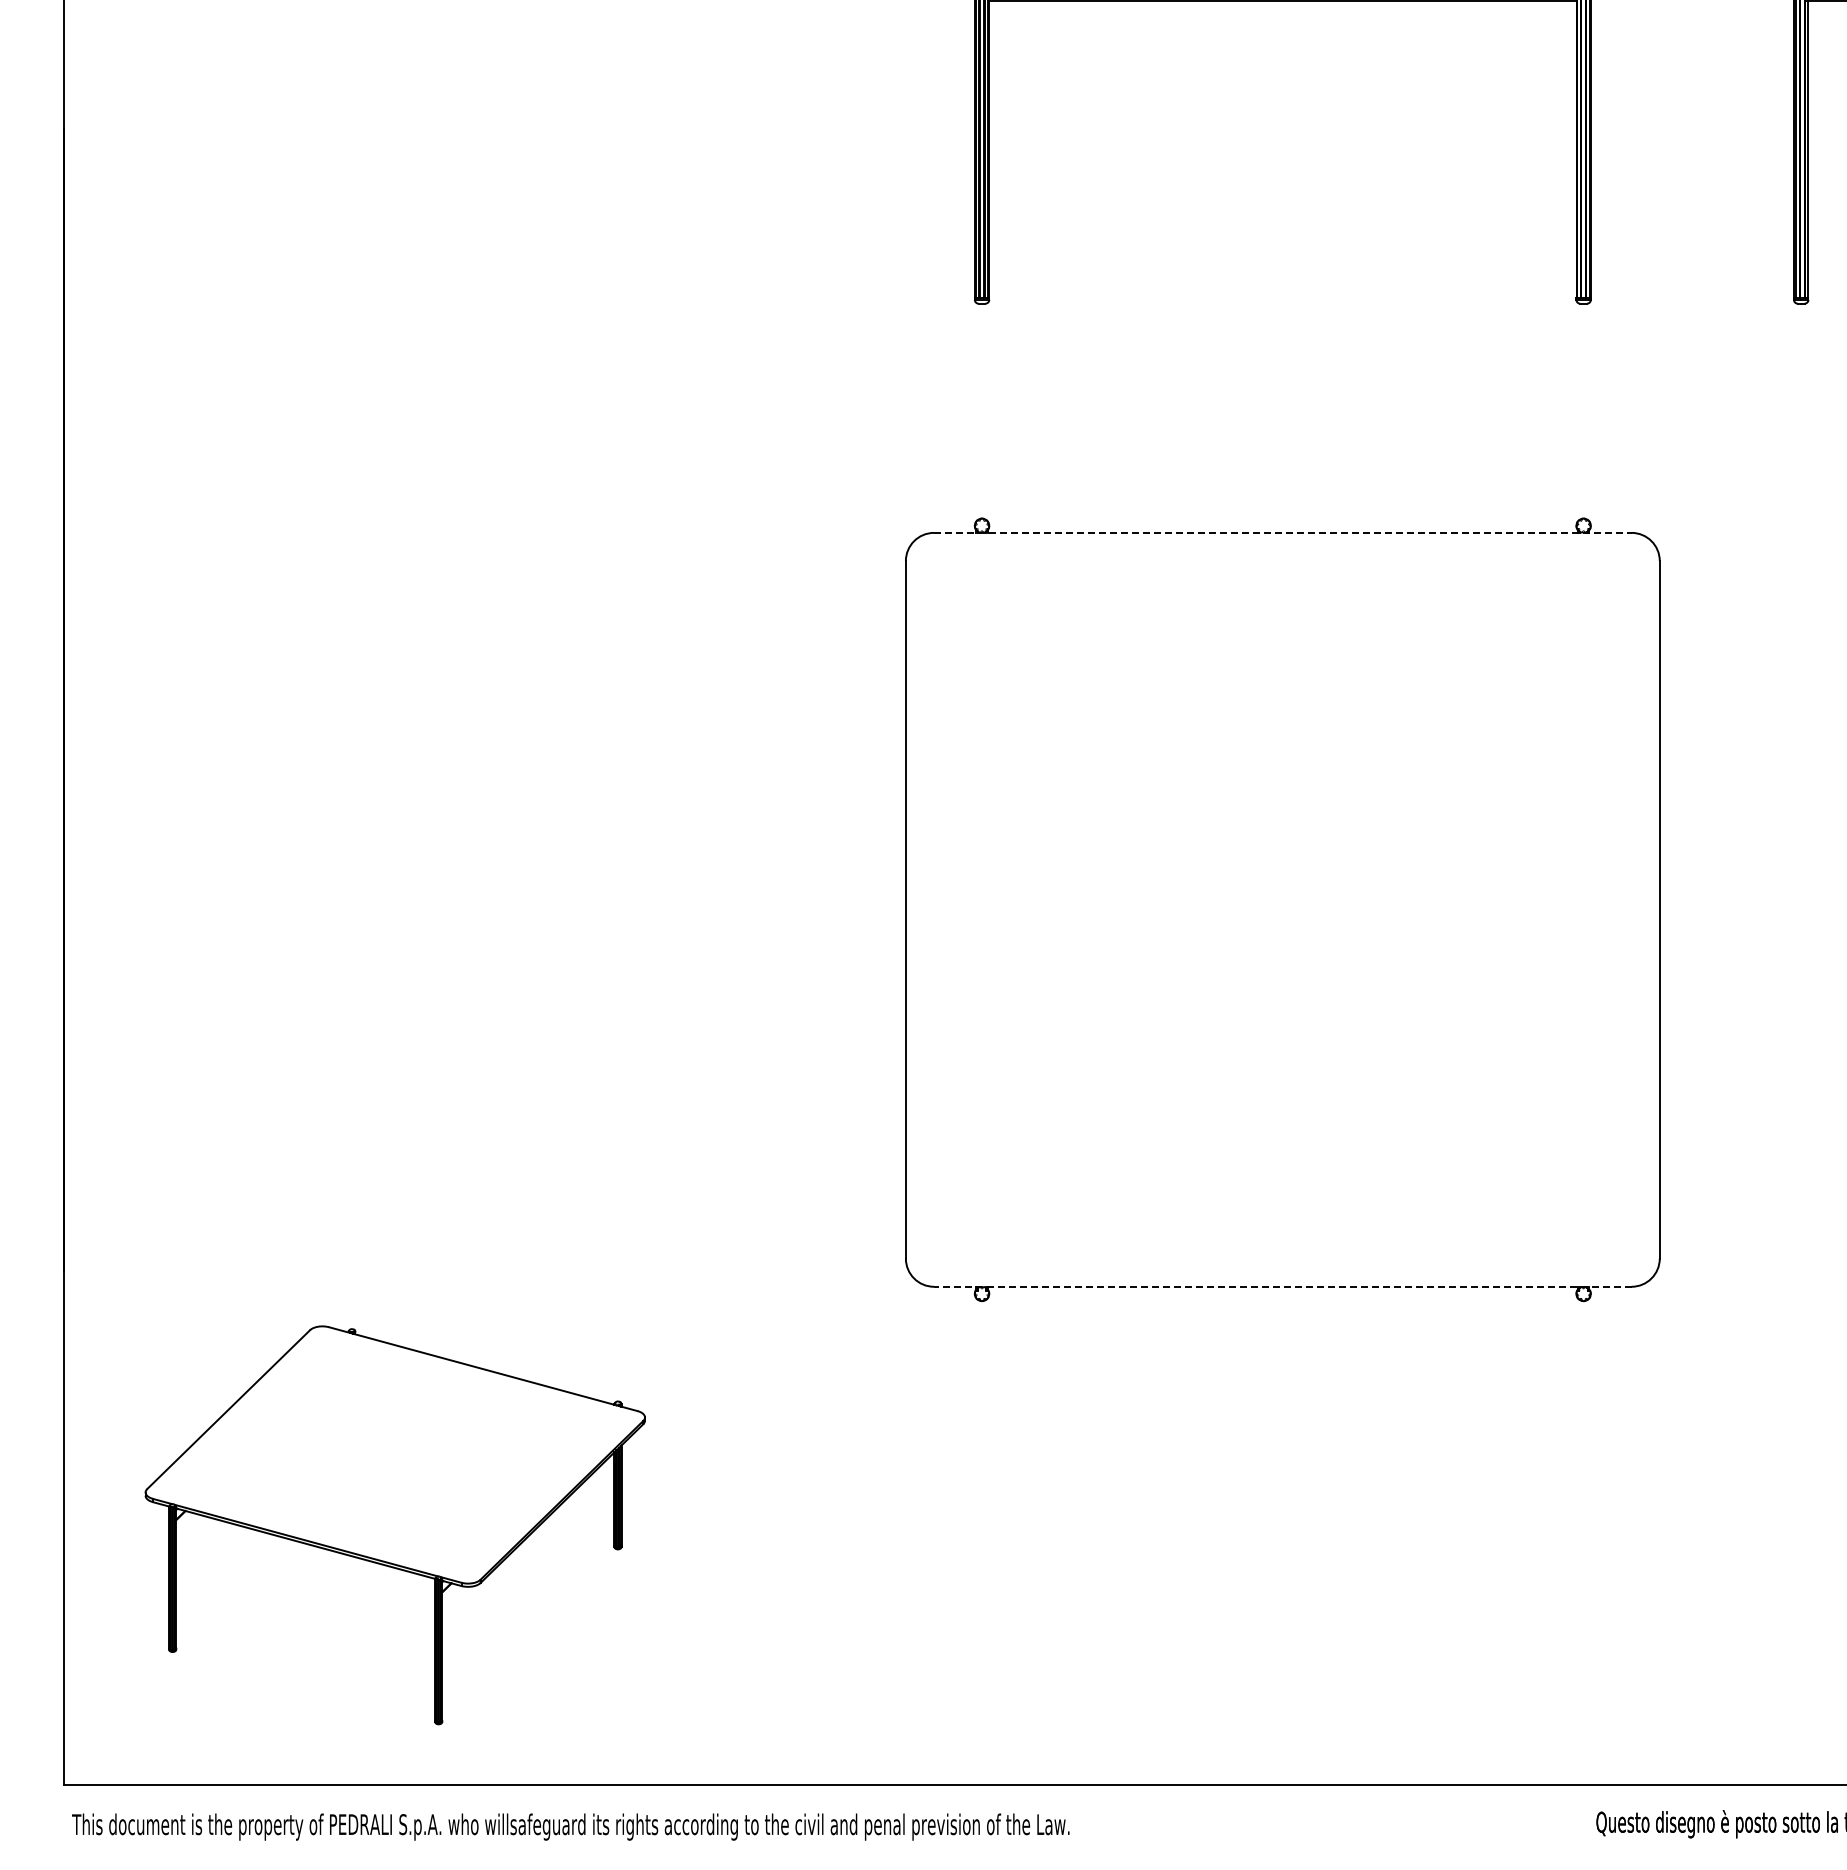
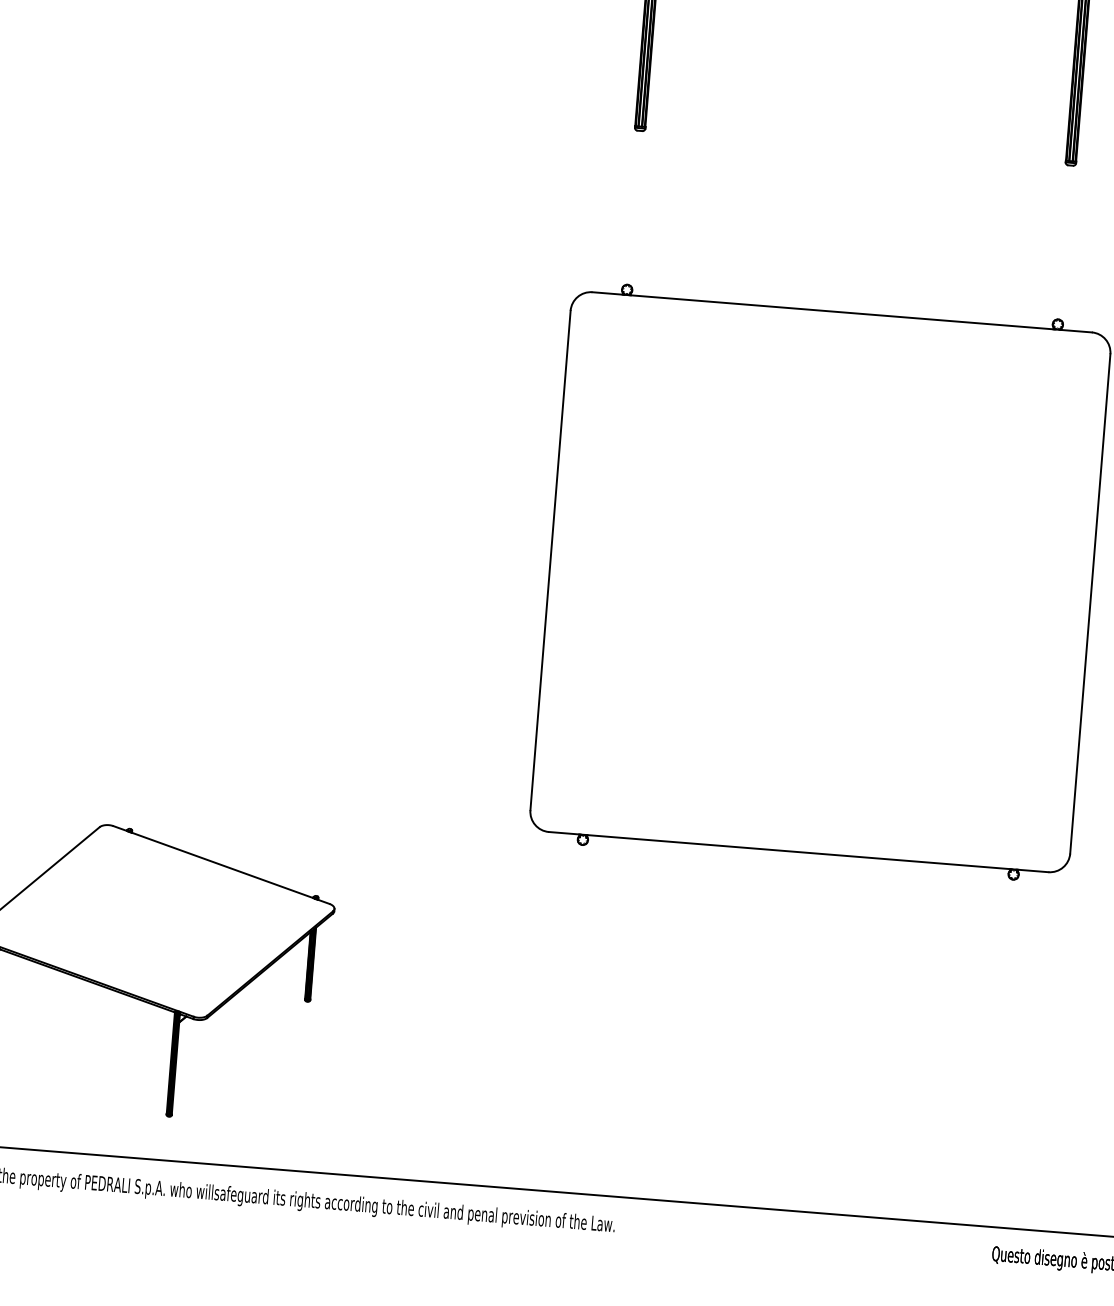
line: (1282, 532) -> (841, 312), dashed -> solid
line: (1282, 1286) -> (798, 851), dashed -> solid

